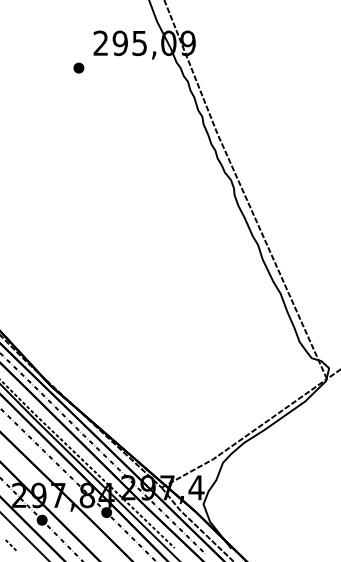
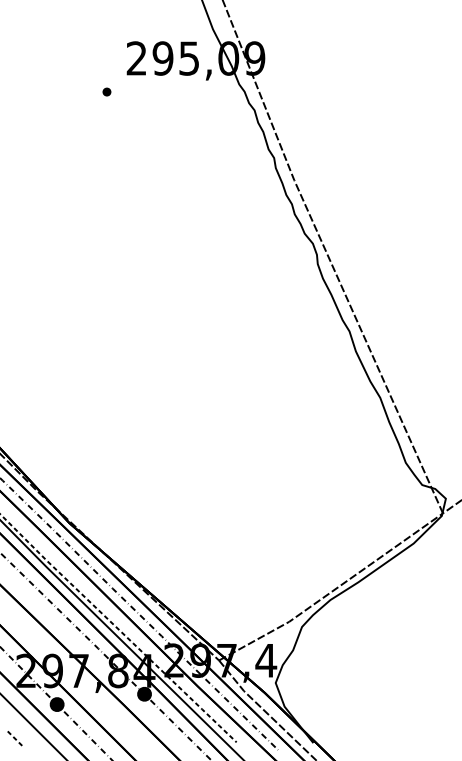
part: (78, 67) -> (106, 91), size x0.6

